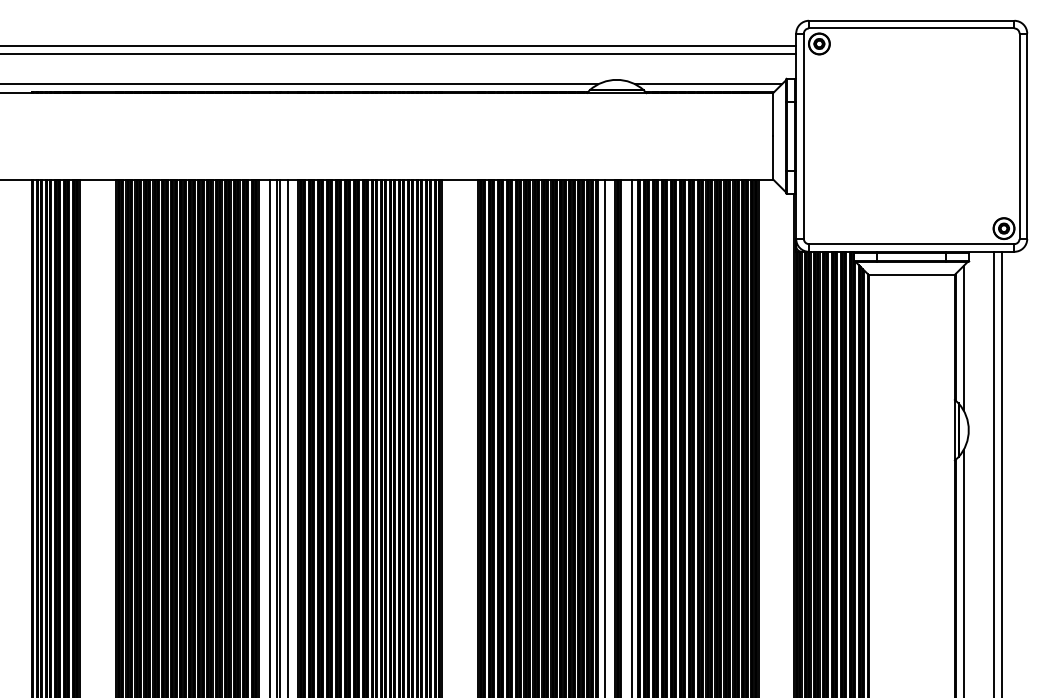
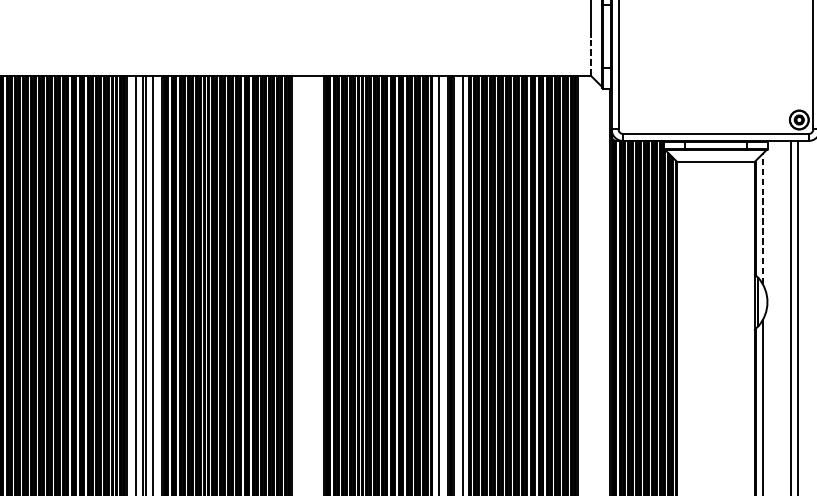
line: (773, 157) -> (591, 55), solid -> dashed
line: (963, 337) -> (762, 218), solid -> dashed

